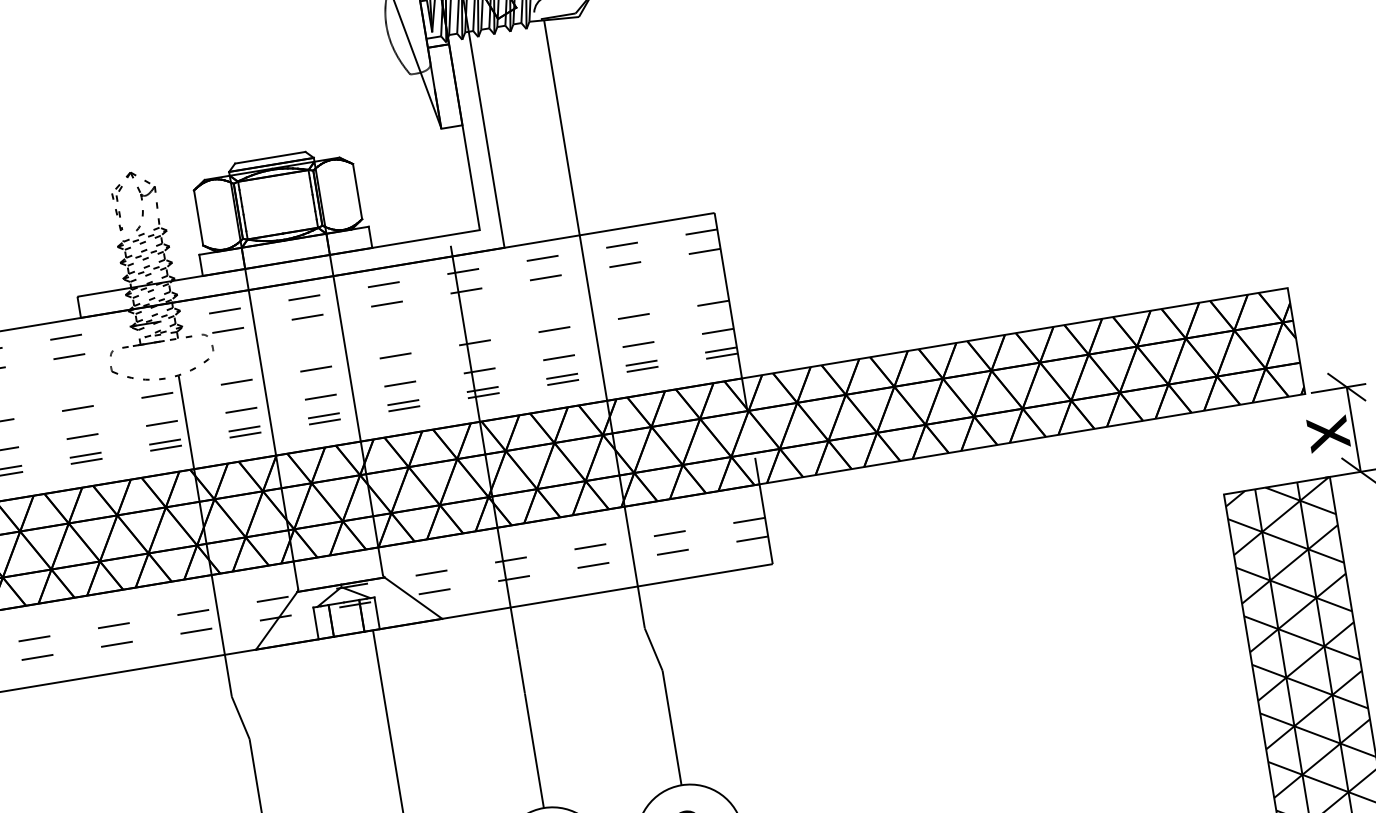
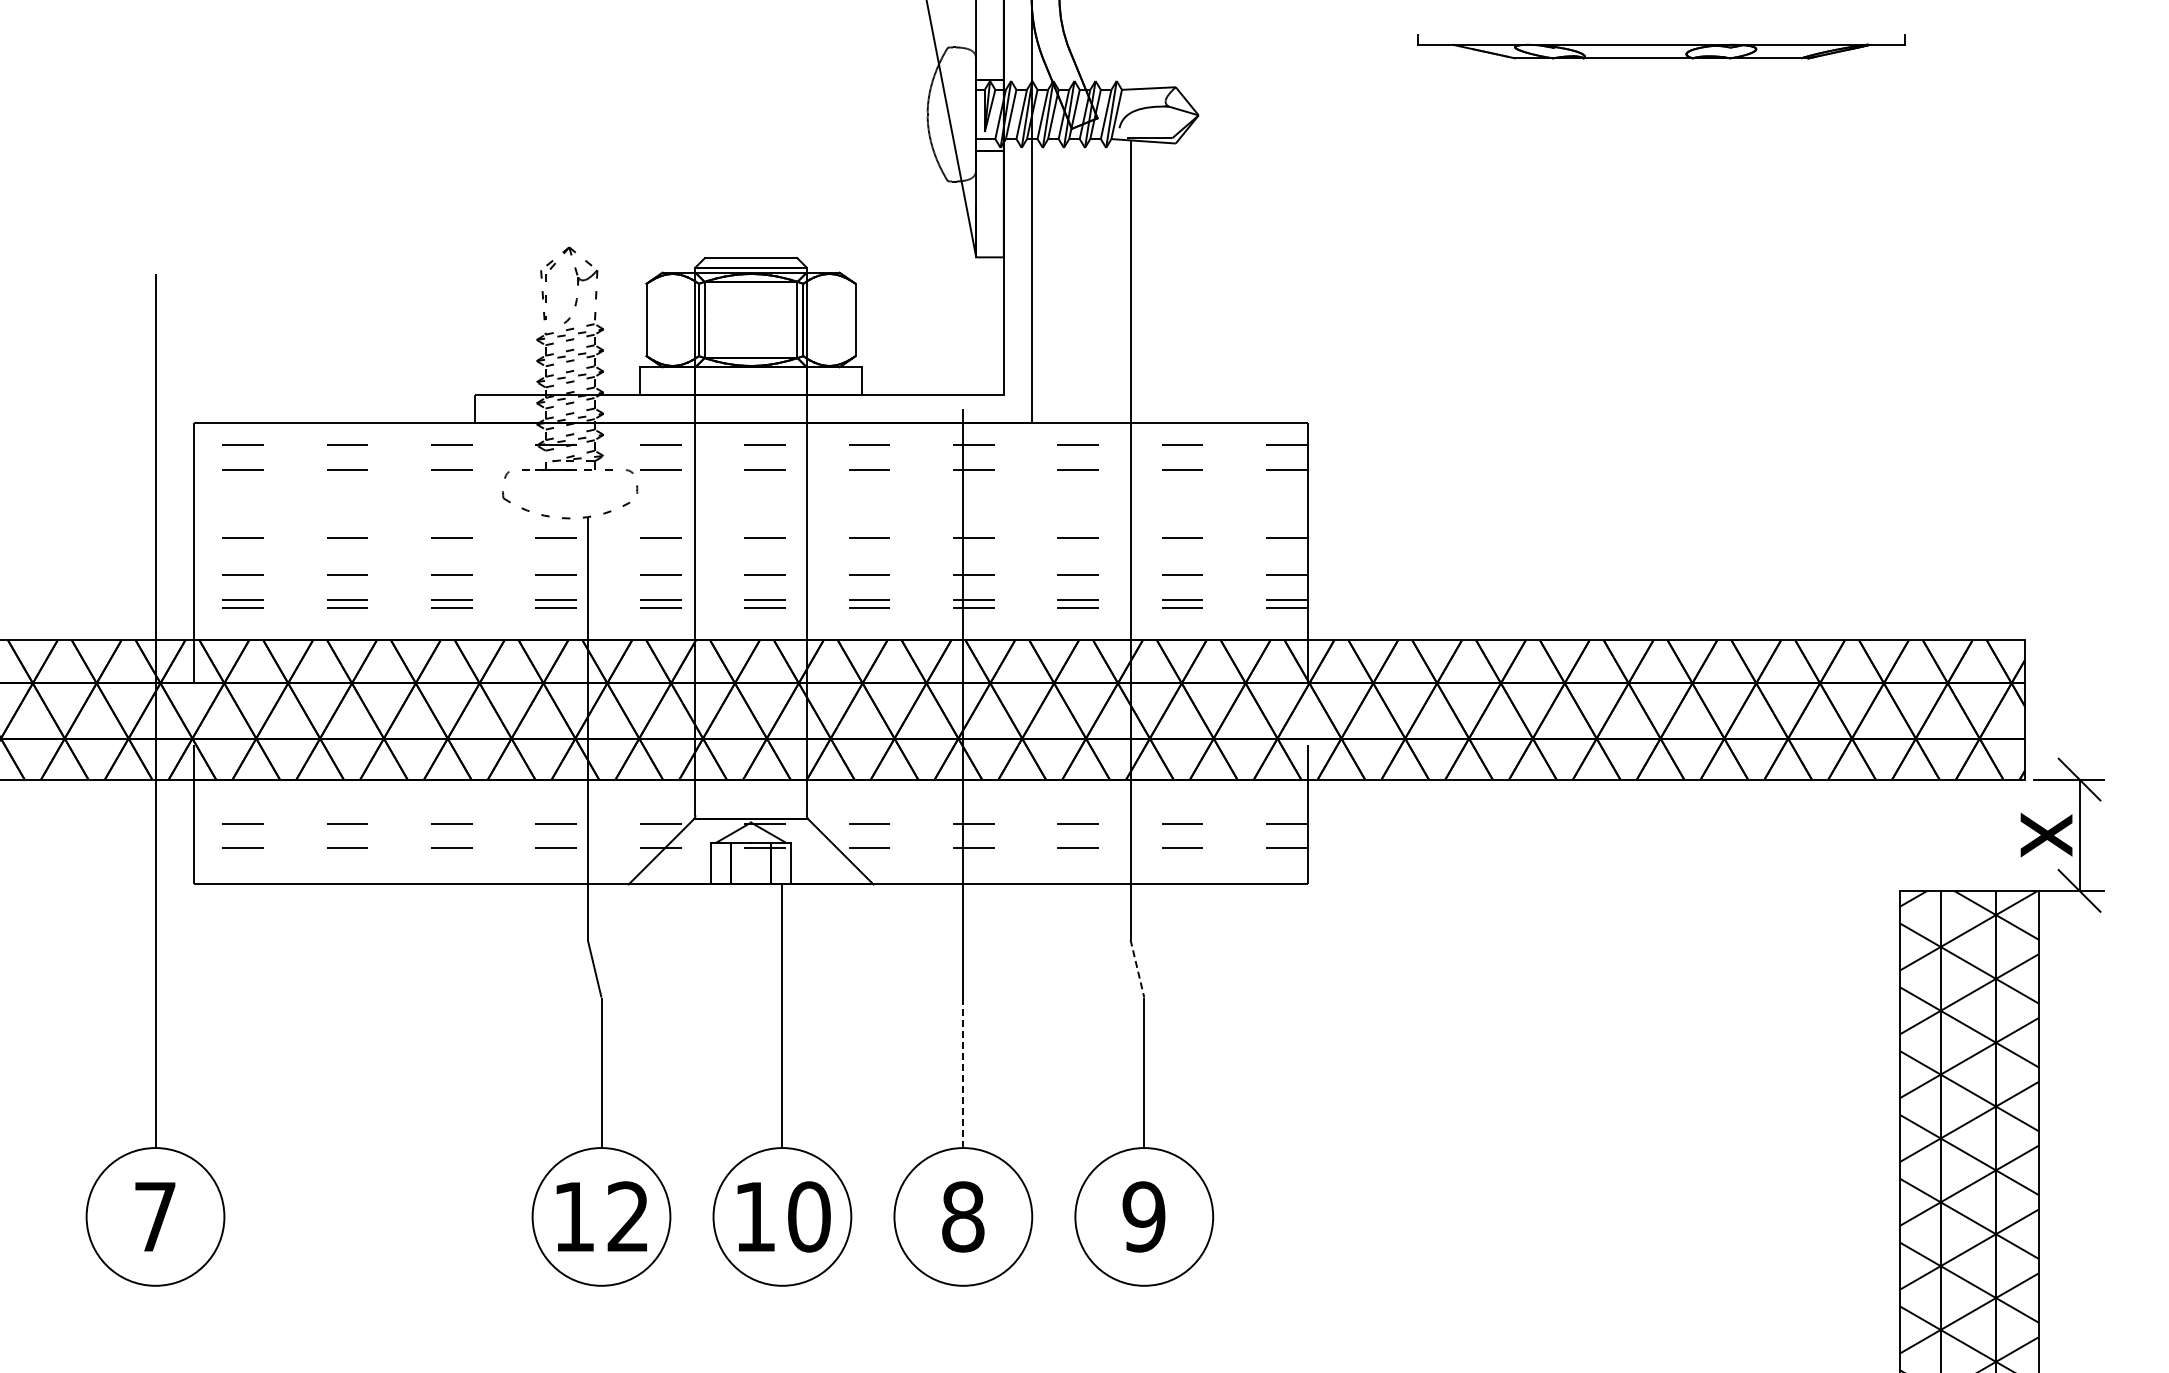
line: (653, 649) -> (1137, 968), solid -> dashed
line: (534, 750) -> (963, 1072), solid -> dashed

